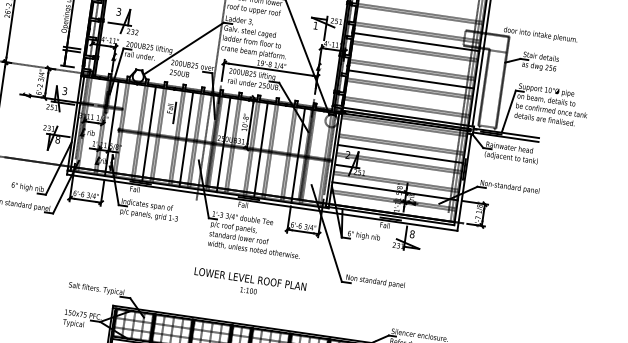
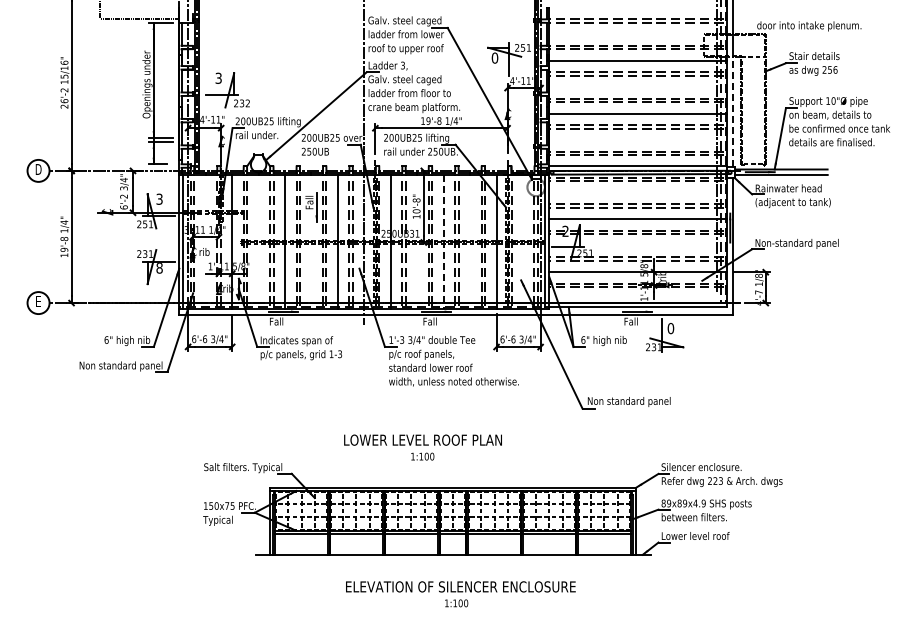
text: (315, 25) -> (494, 57), 1 -> 0
line: (477, 88) -> (732, 112), solid -> dashed
line: (260, 150) -> (443, 242), solid -> dashed
text: (412, 234) -> (670, 328), 8 -> 0
text: (249, 284) -> (422, 447), moved

